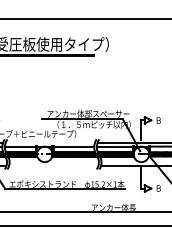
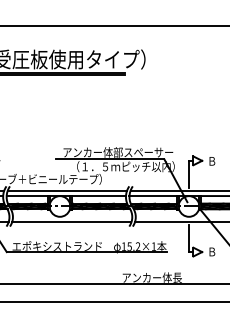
line: (50, 142) -> (67, 190), added
line: (53, 166) -> (71, 222), added

